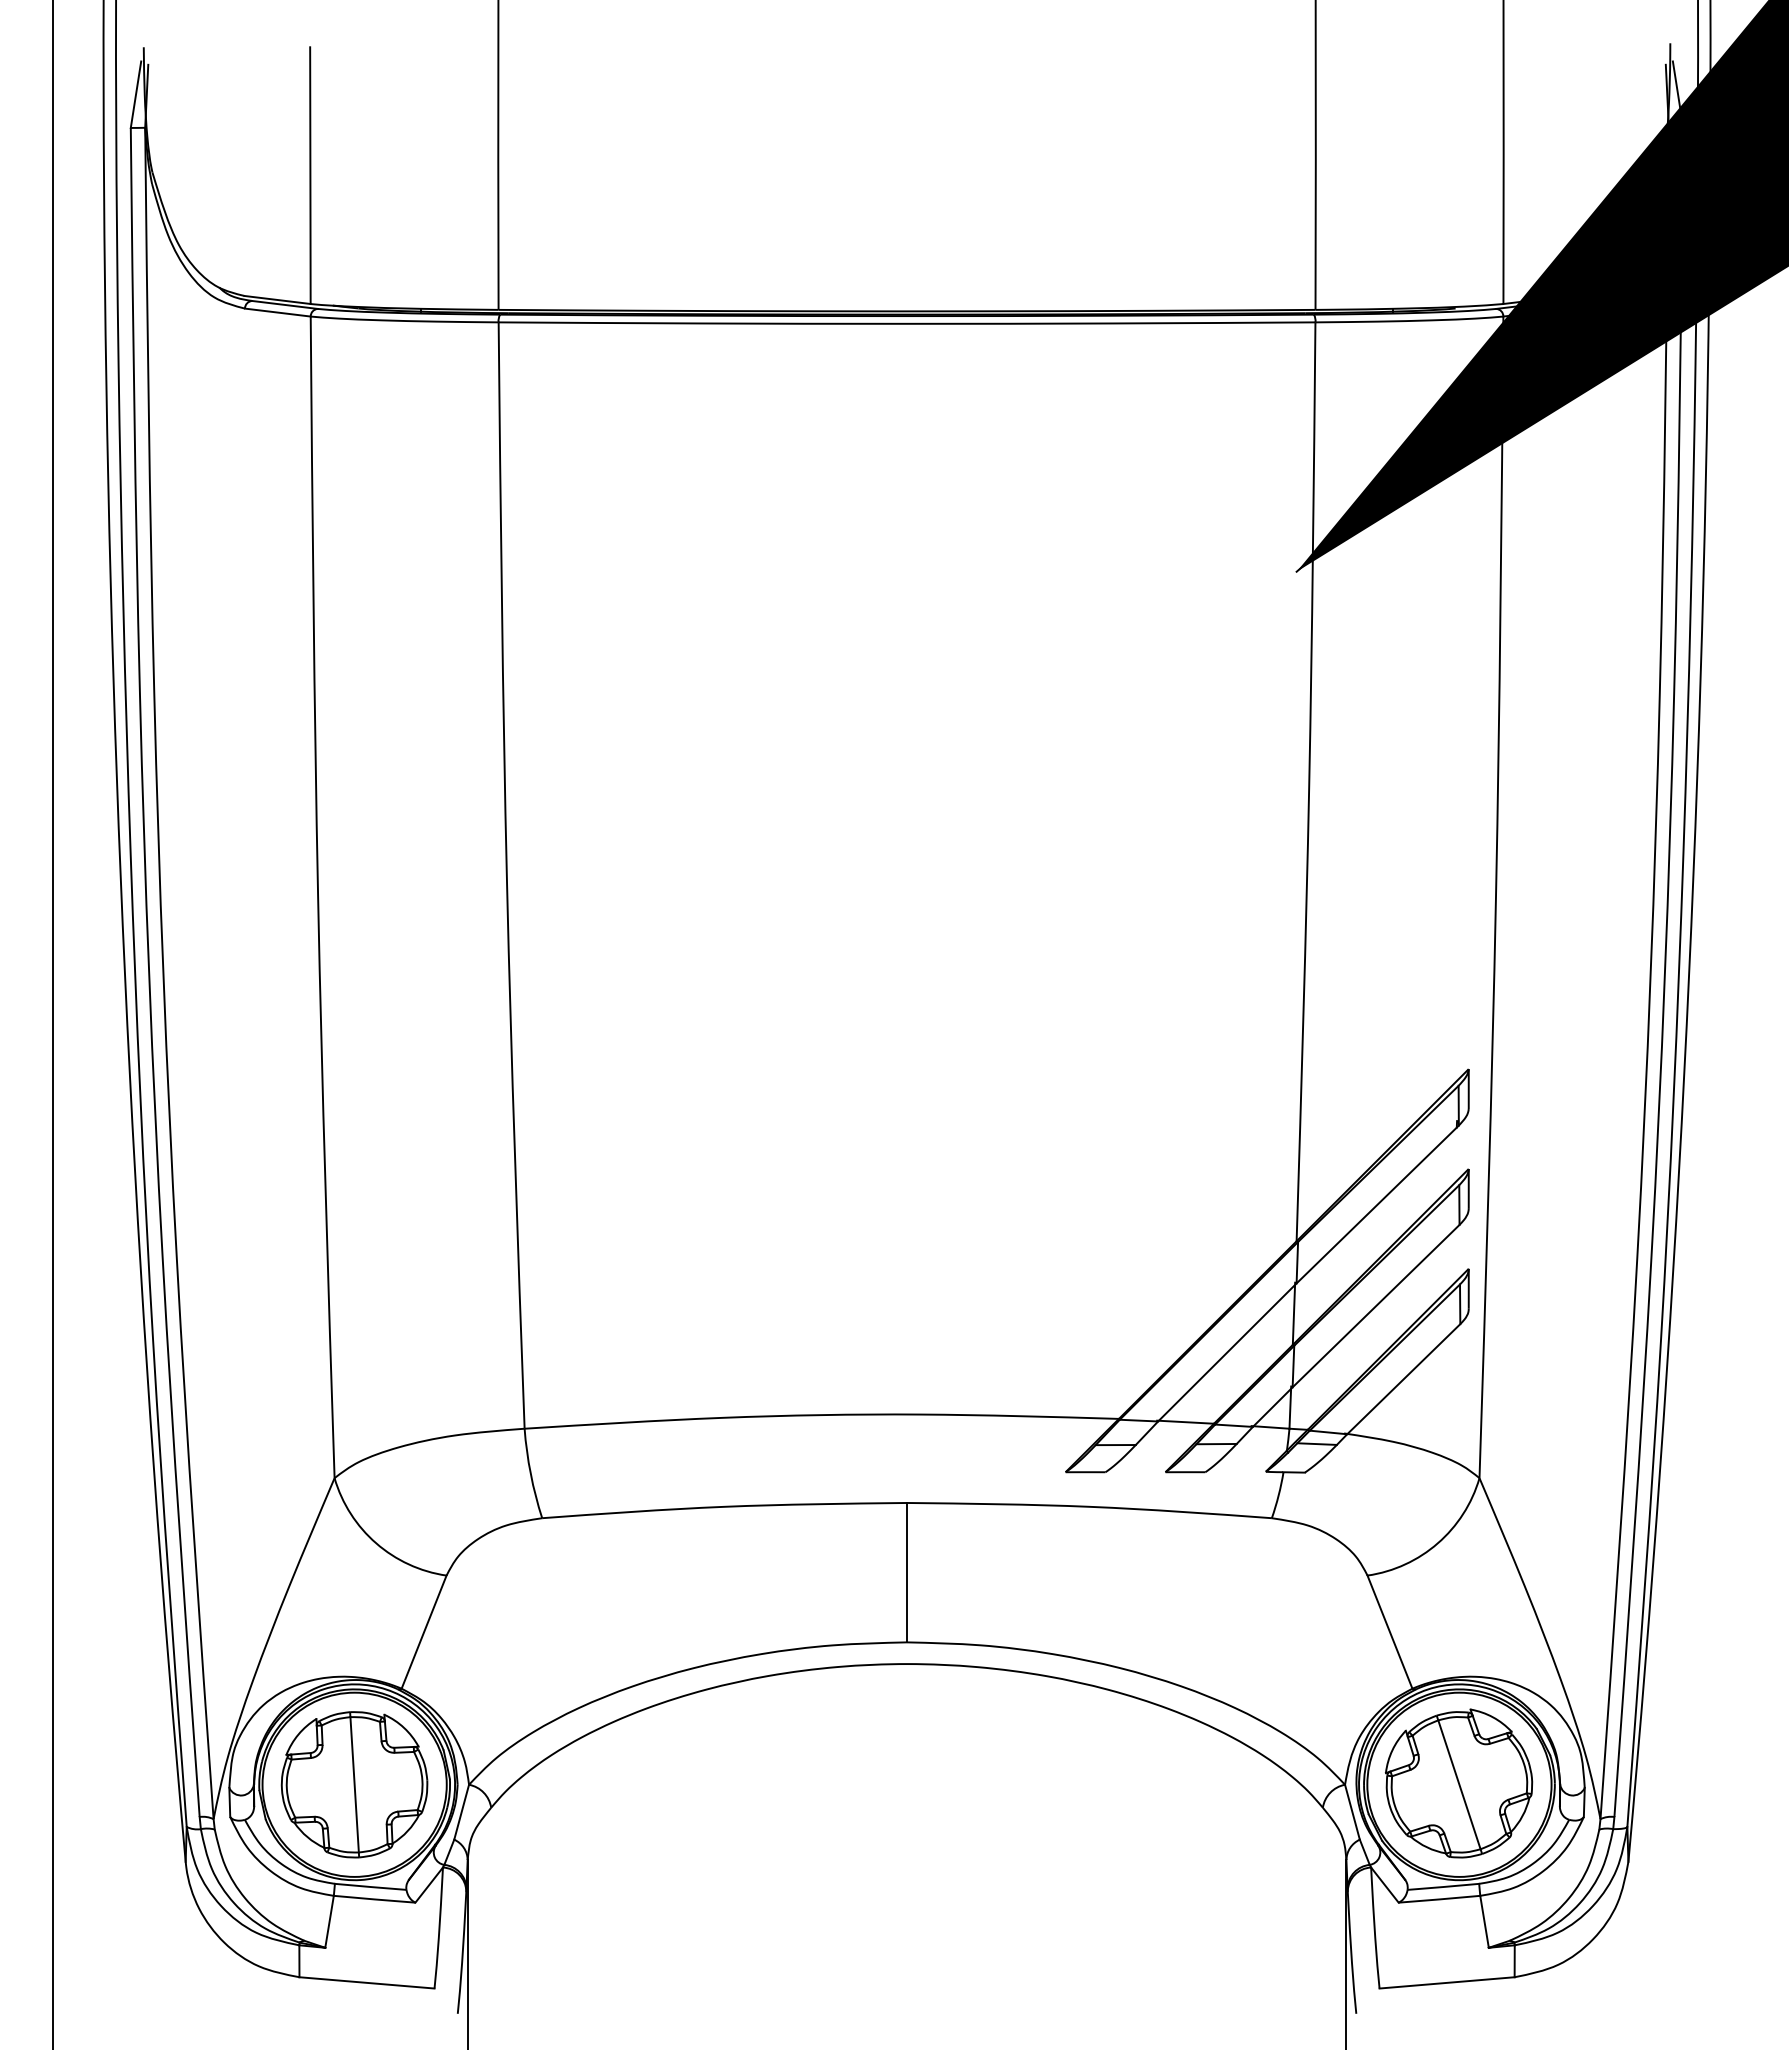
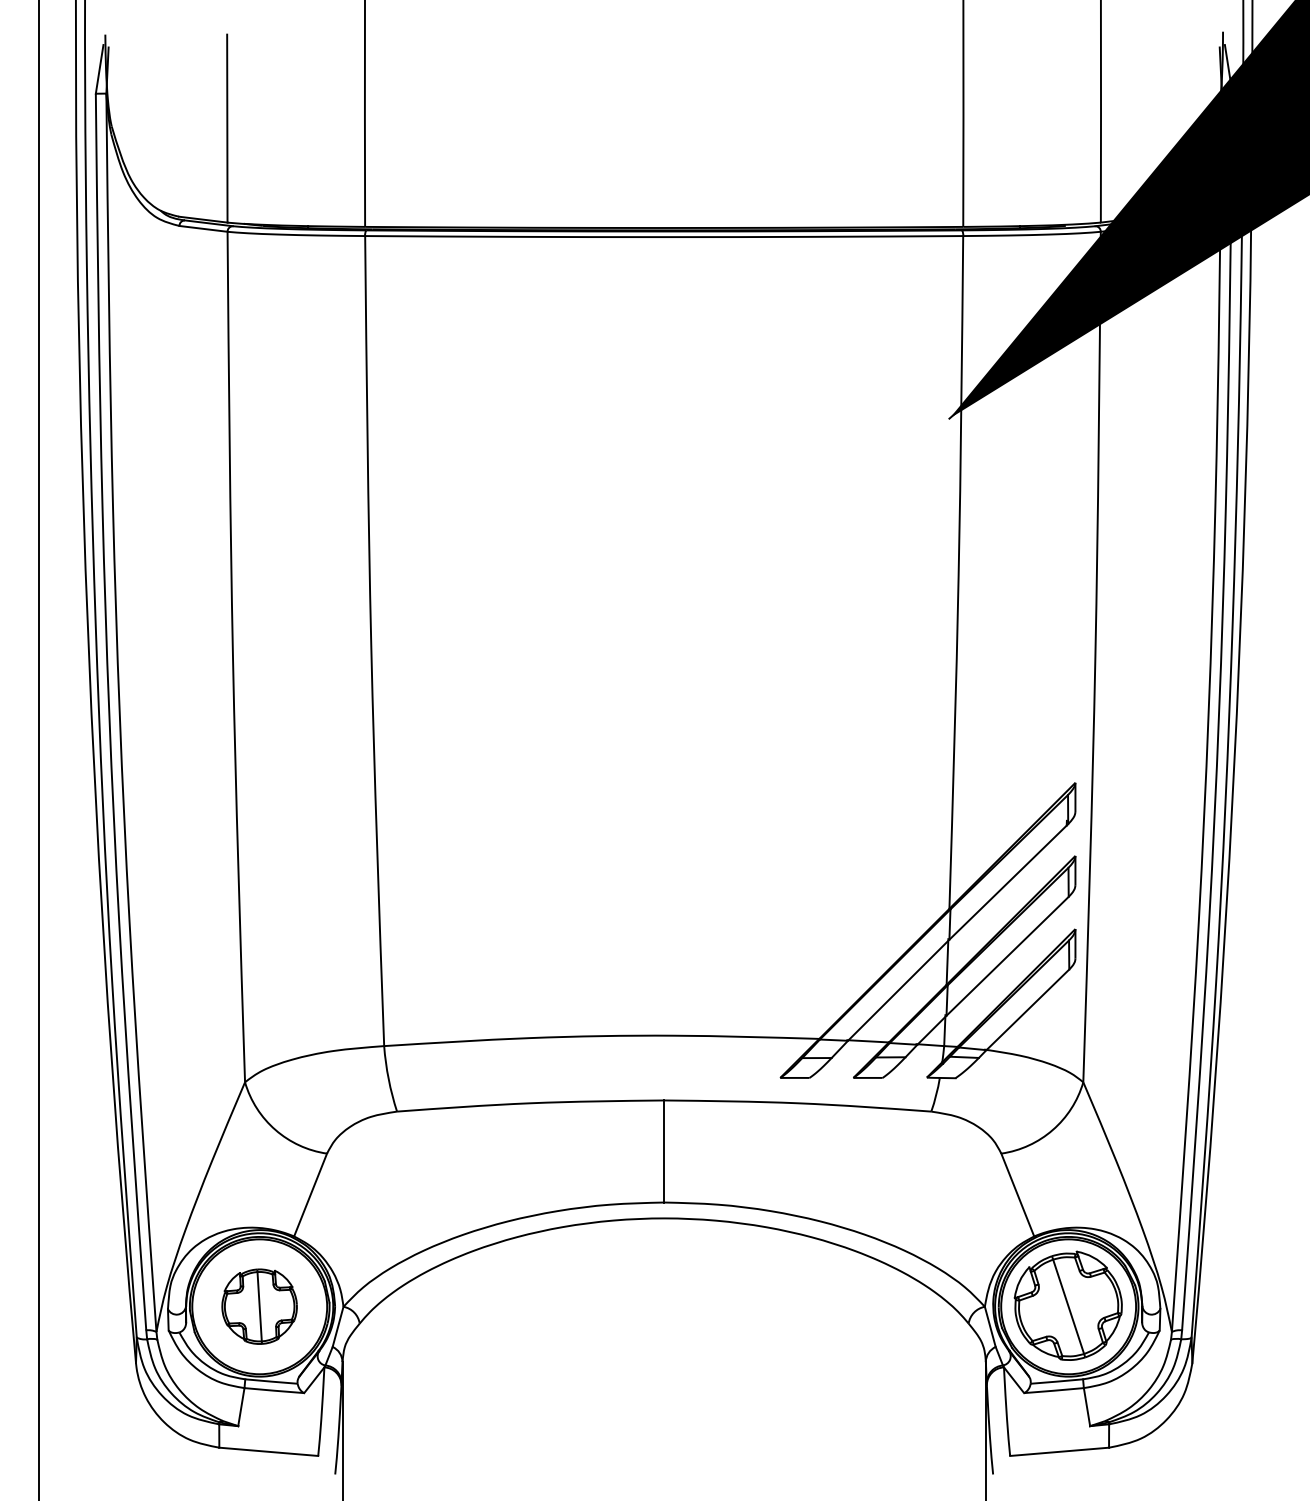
part: (354, 1784) -> (259, 1306), size x0.7

